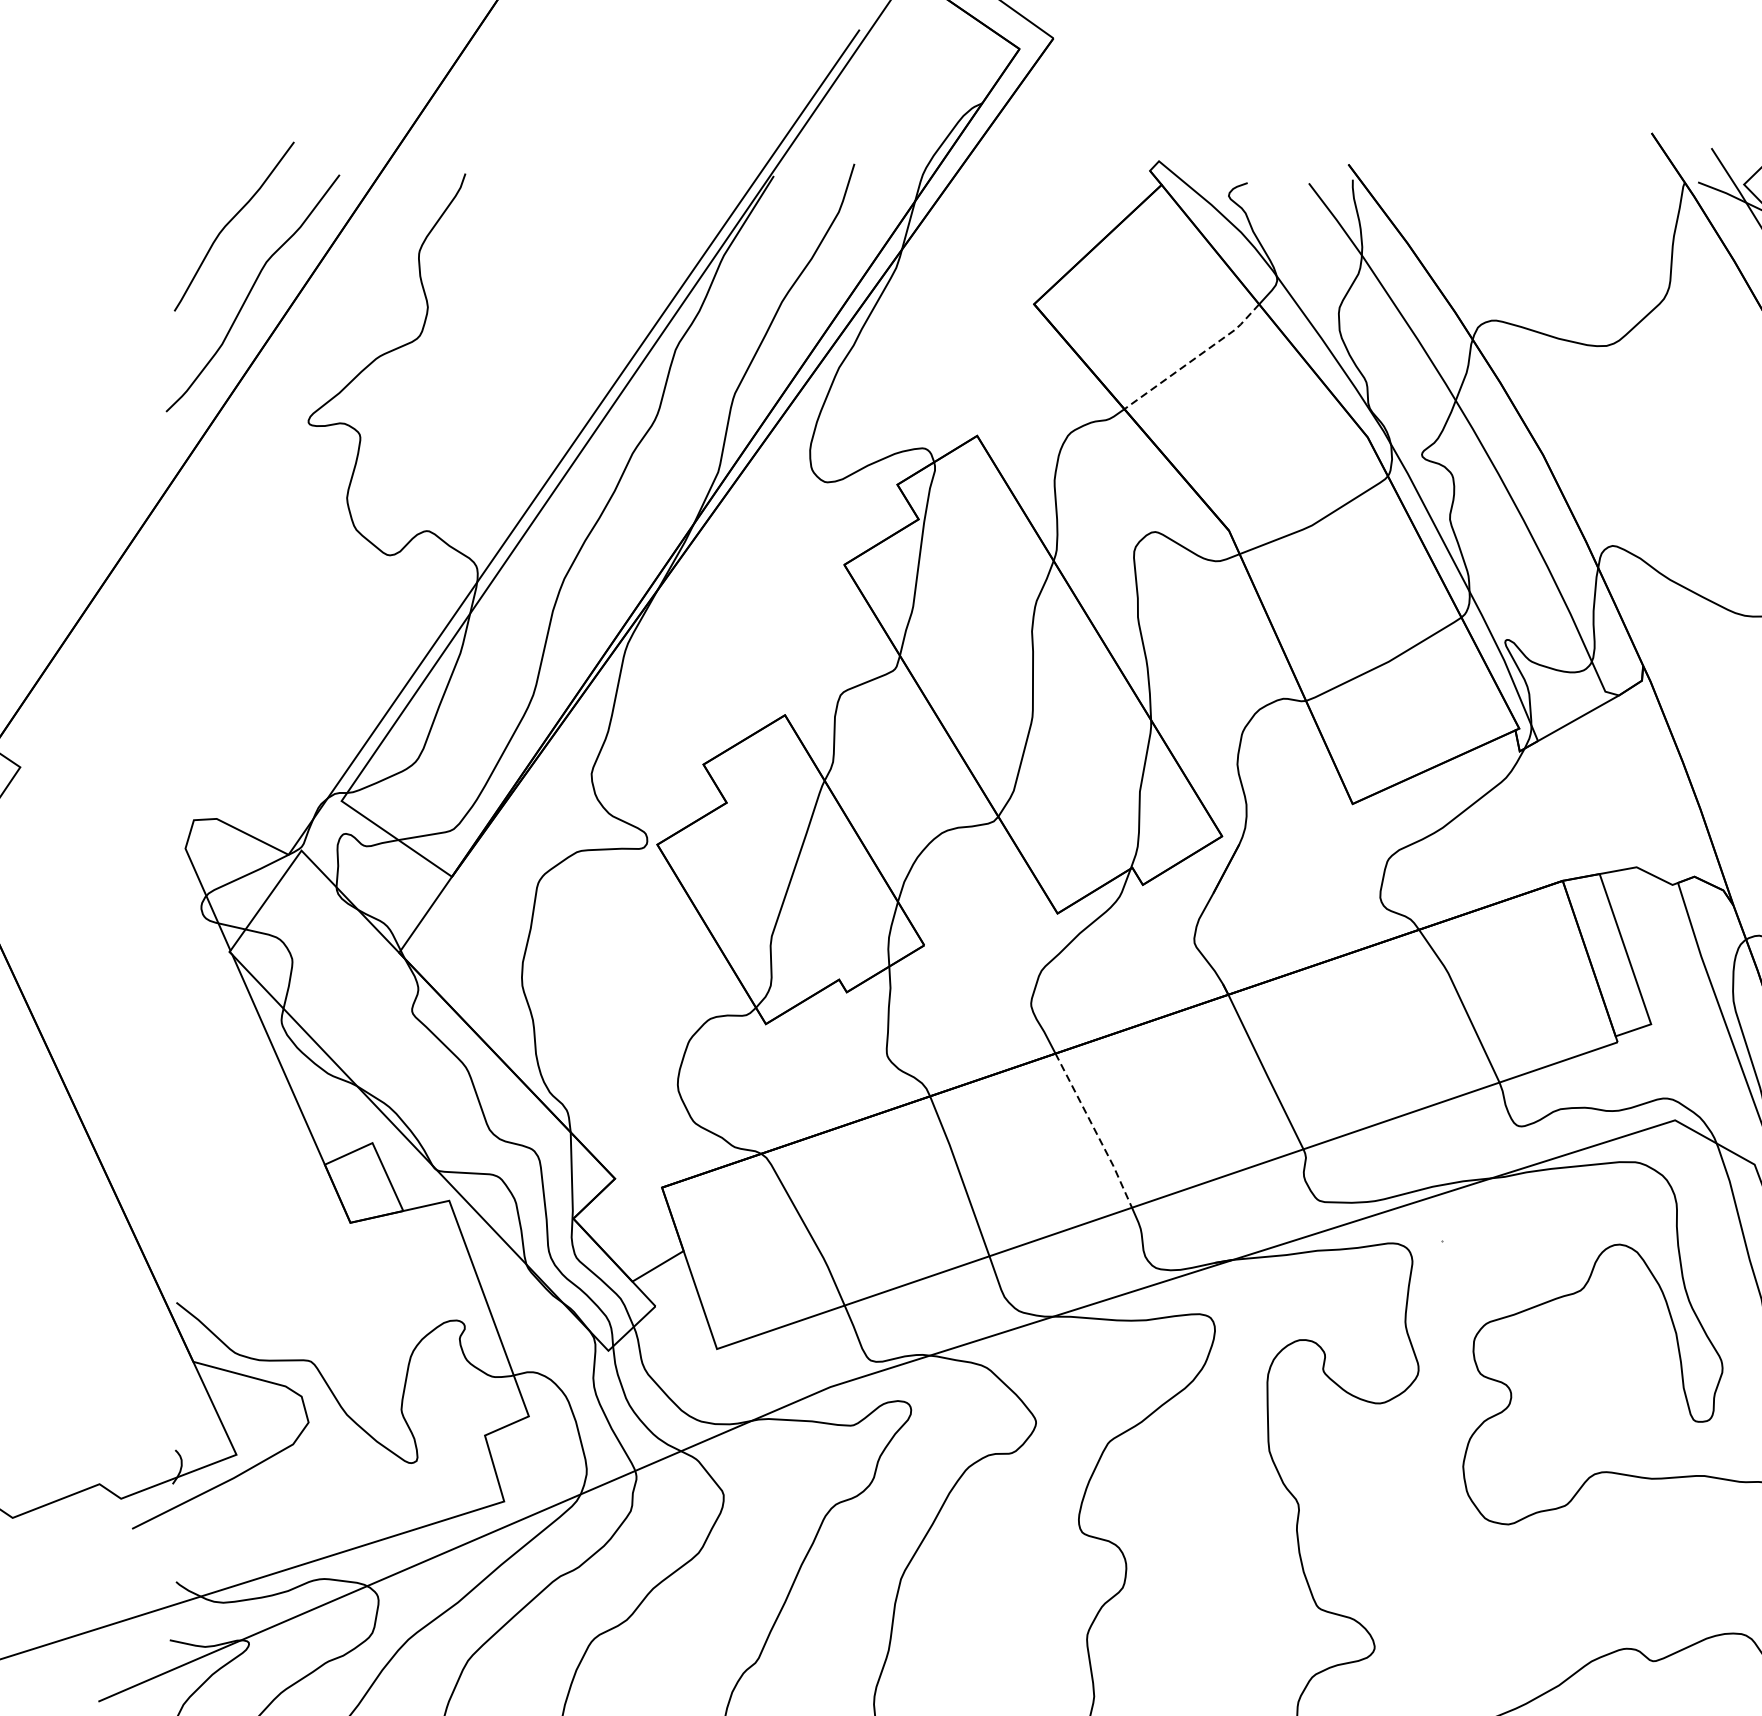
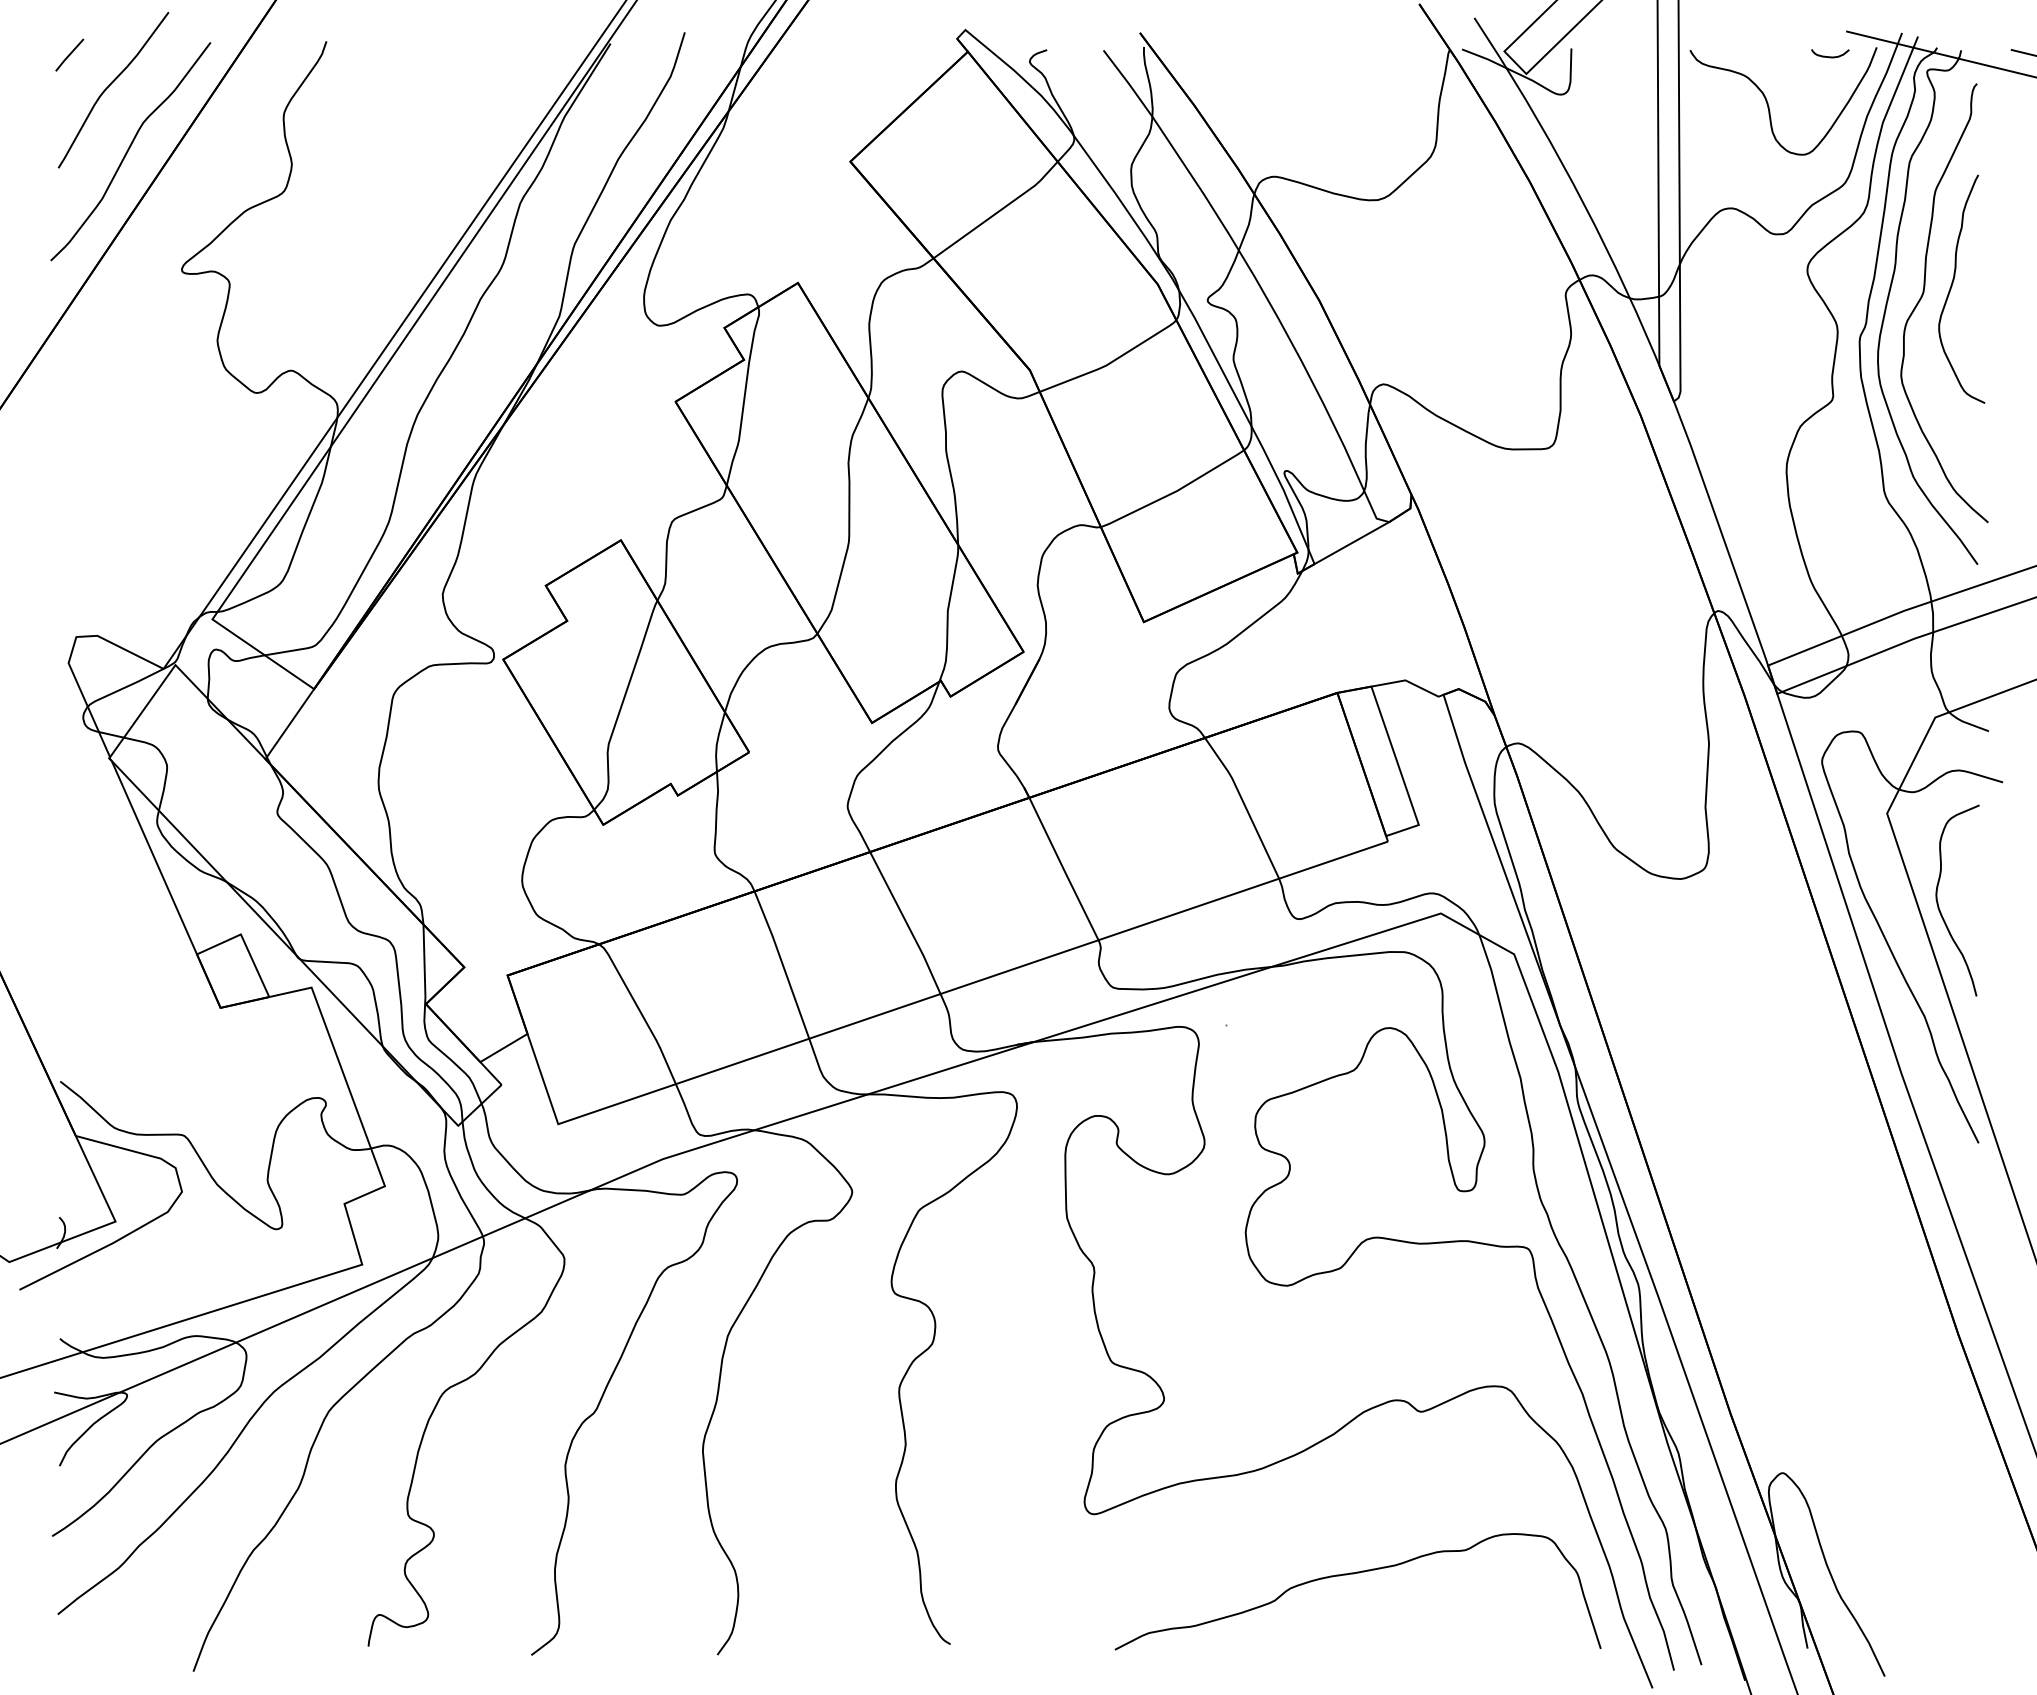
line: (186, 187) -> (69, 54), added
line: (1194, 358) -> (998, 211), dashed -> solid
line: (1095, 1130) -> (906, 922), dashed -> solid

